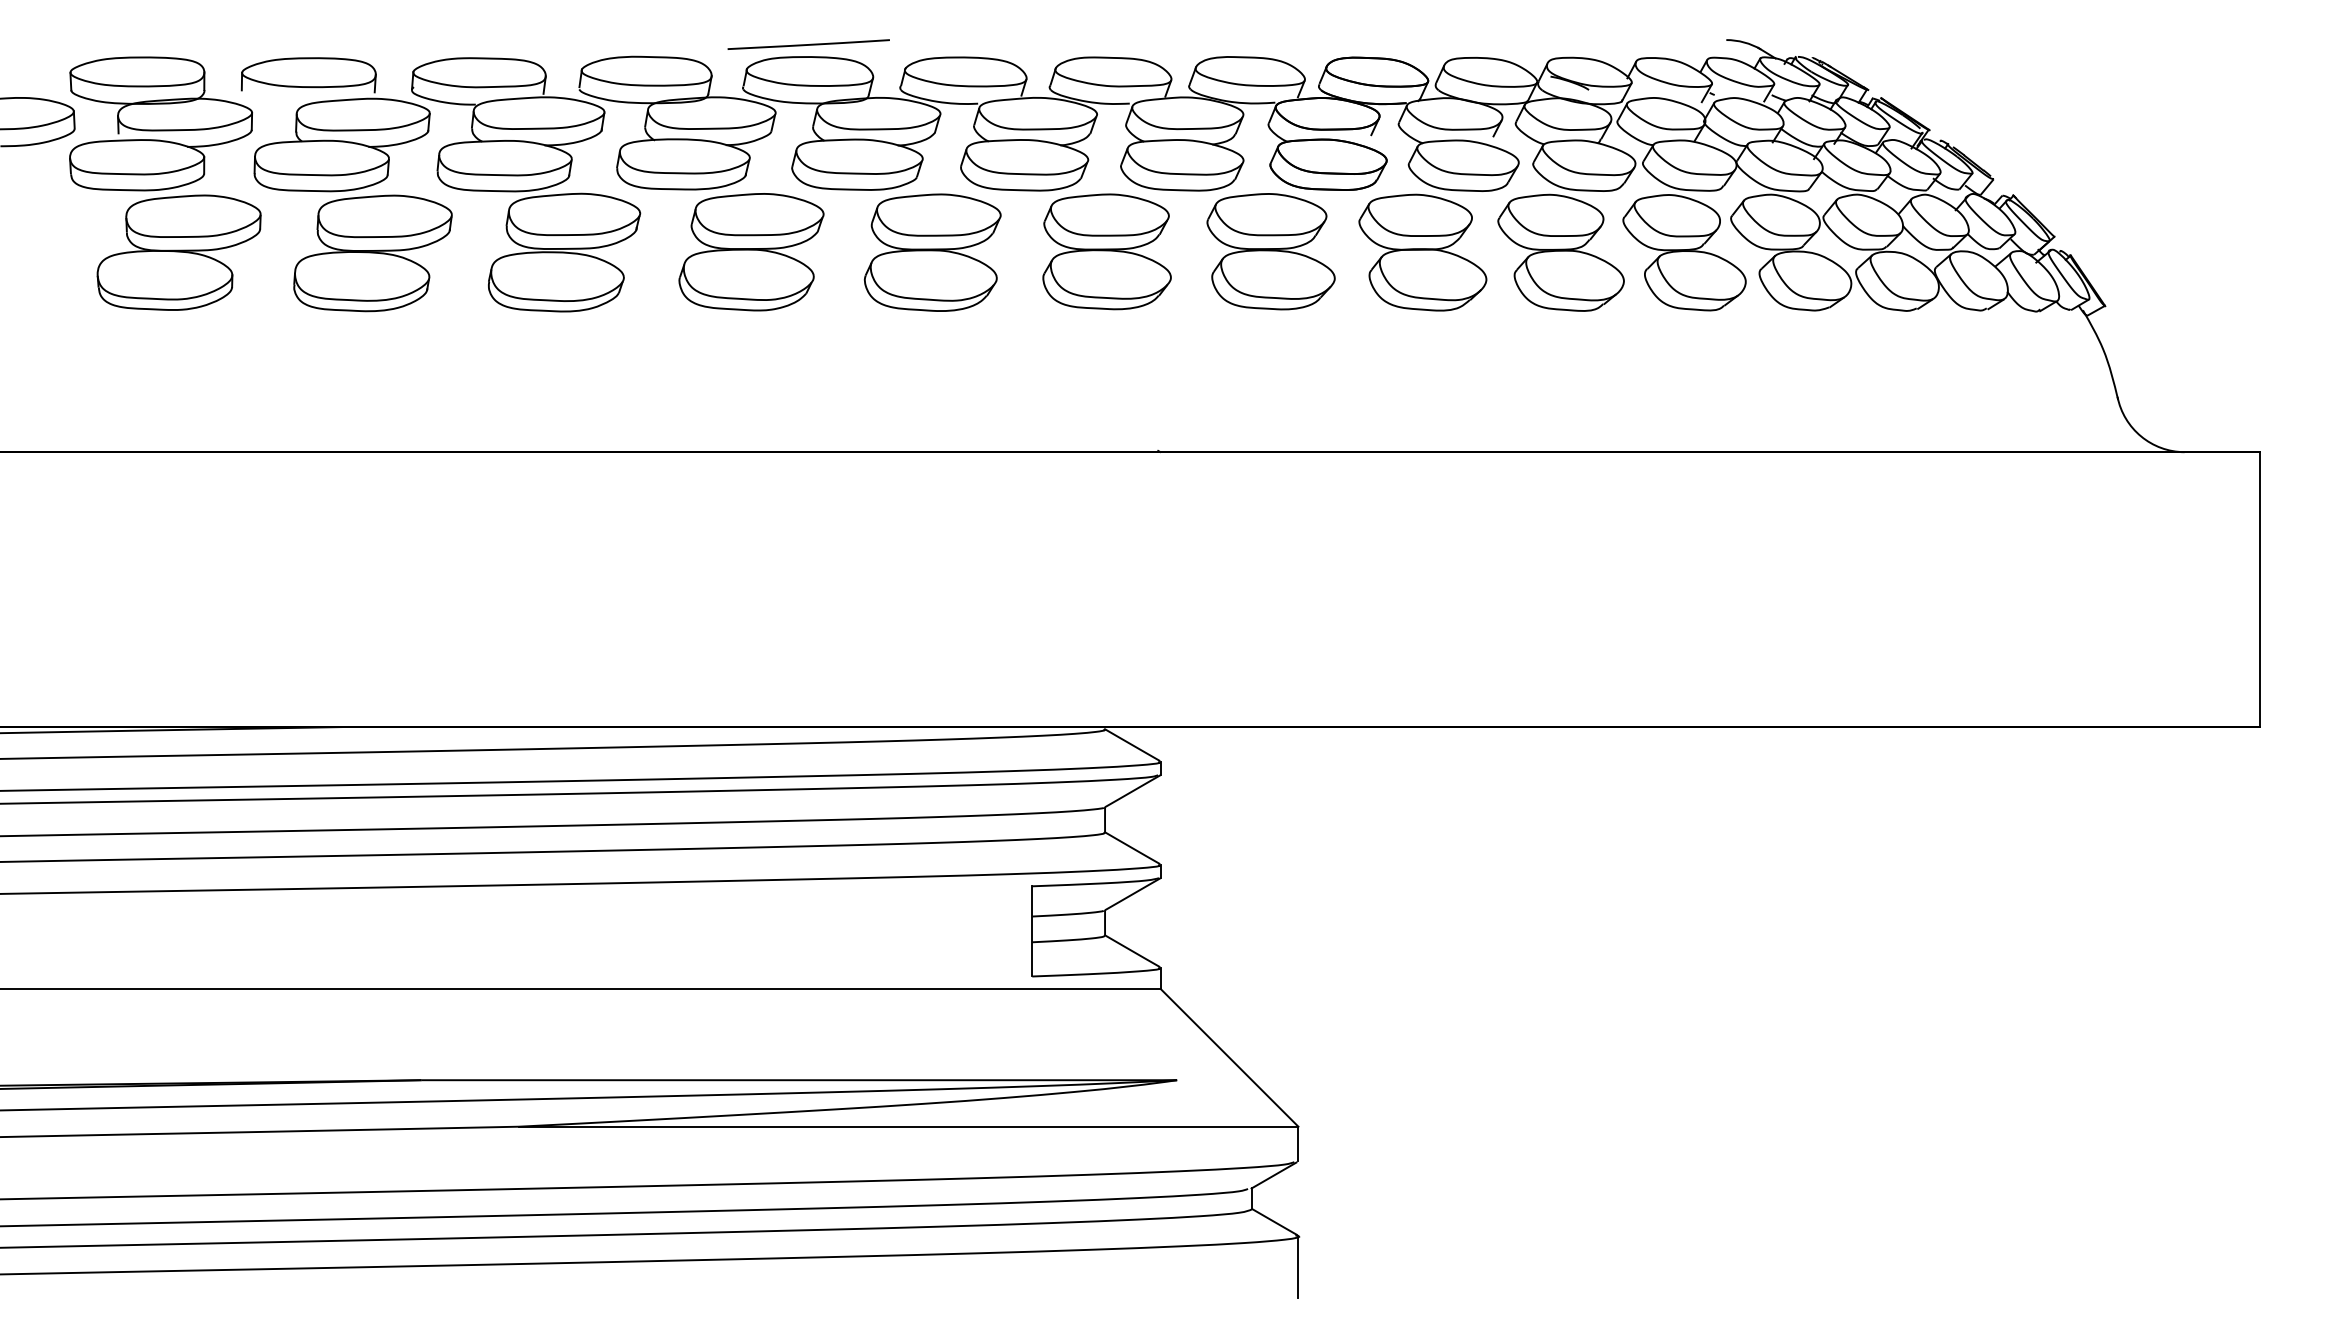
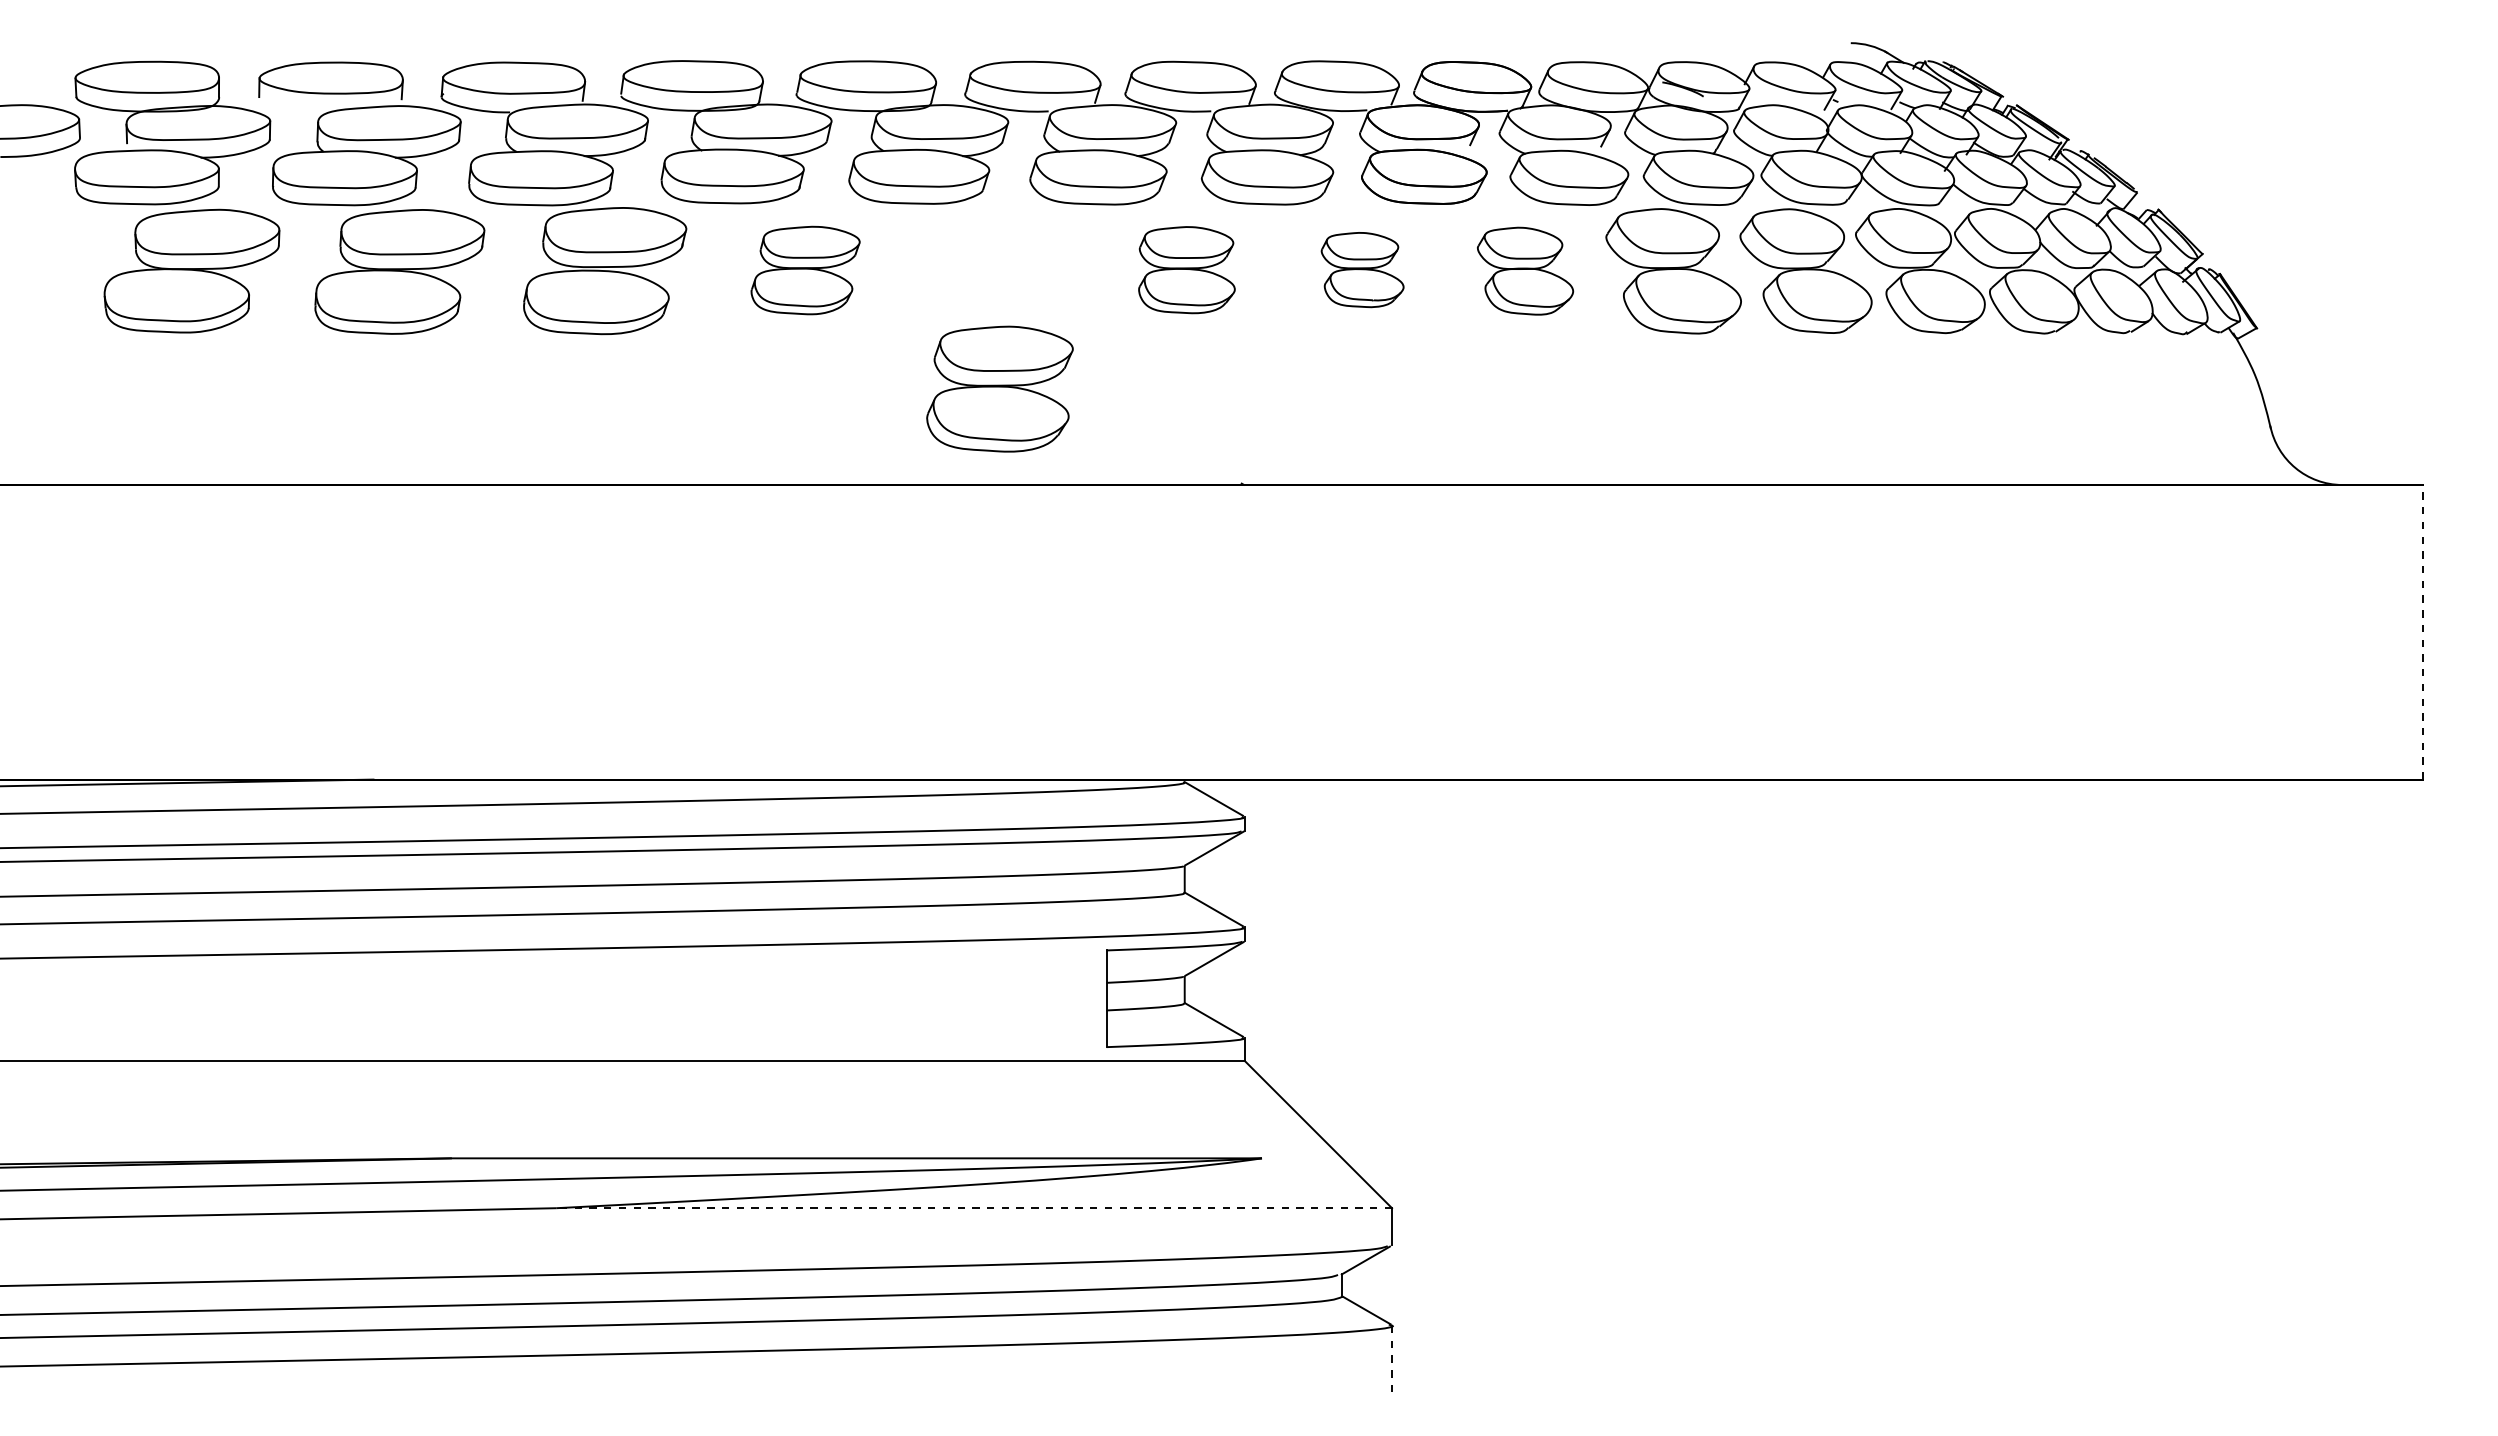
line: (809, 44) -> (867, 47), removed
part: (1106, 251) -> (1186, 269), size x0.7
part: (1270, 251) -> (1362, 269), size x0.6
part: (751, 252) -> (805, 270), size x0.7
part: (932, 252) -> (999, 388), moved
part: (1422, 253) -> (1525, 271), size x0.7
line: (2260, 588) -> (2423, 631), solid -> dashed
line: (908, 1126) -> (974, 1208), solid -> dashed
line: (1298, 1266) -> (1392, 1358), solid -> dashed

